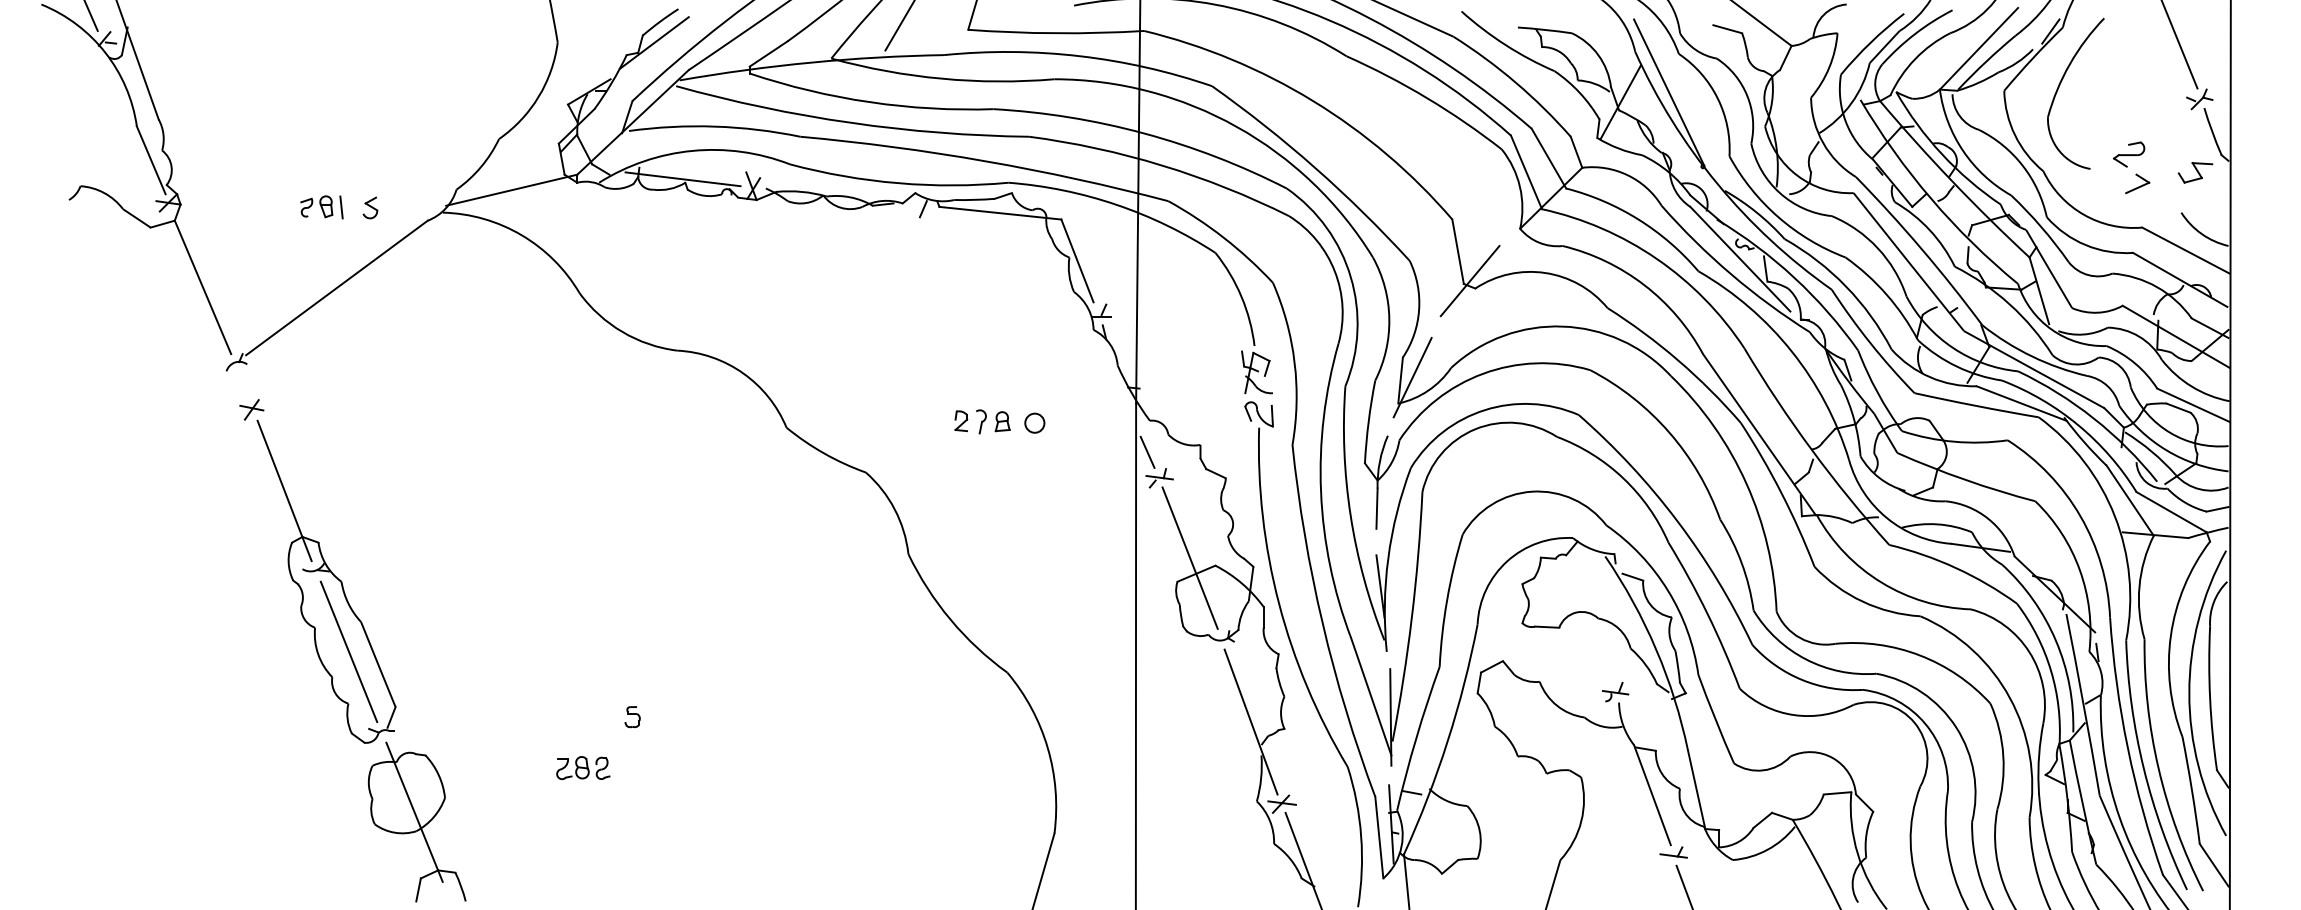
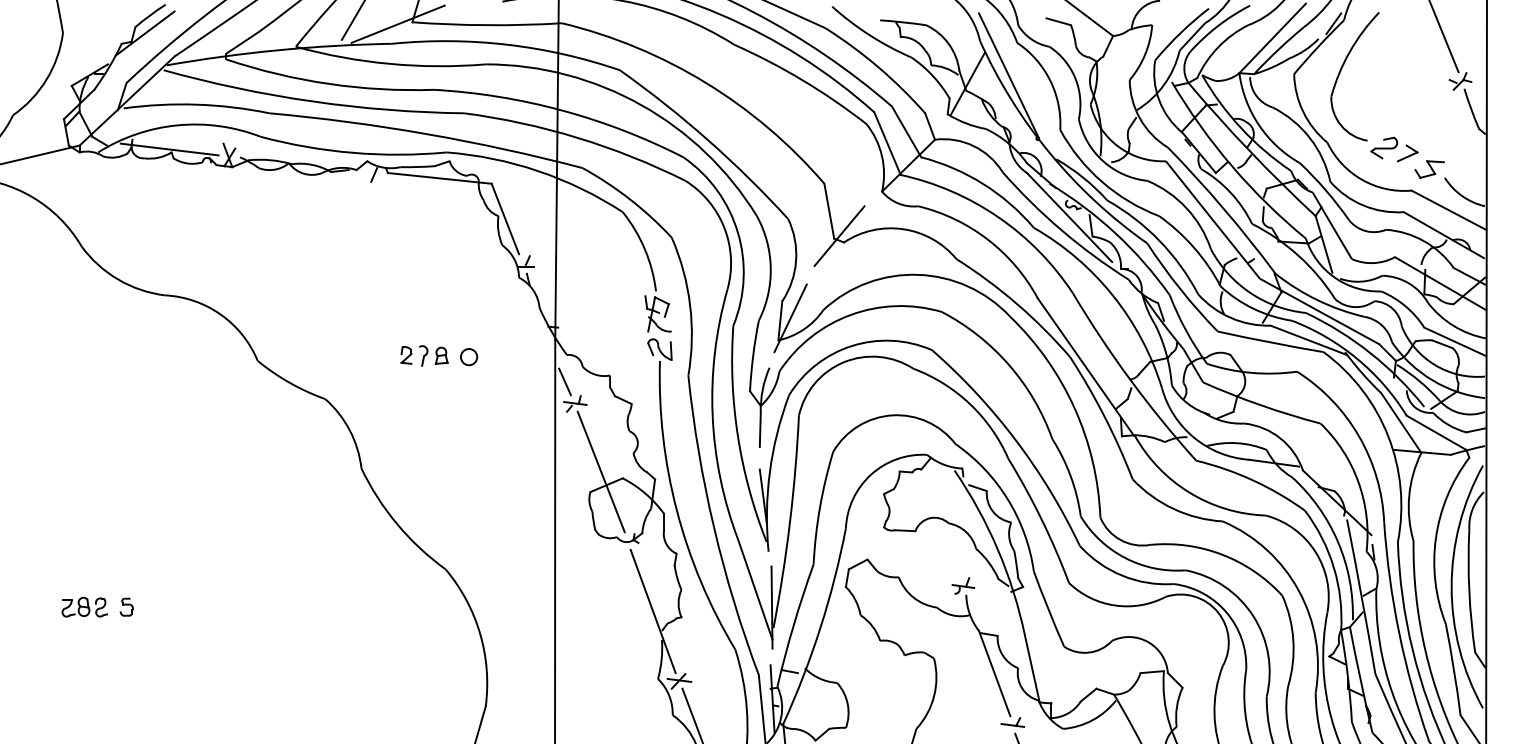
line: (951, 31) -> (398, 23), added
part: (2129, 154) -> (1384, 147), moved
part: (2195, 172) -> (1429, 169), moved
part: (583, 768) -> (84, 607), moved

